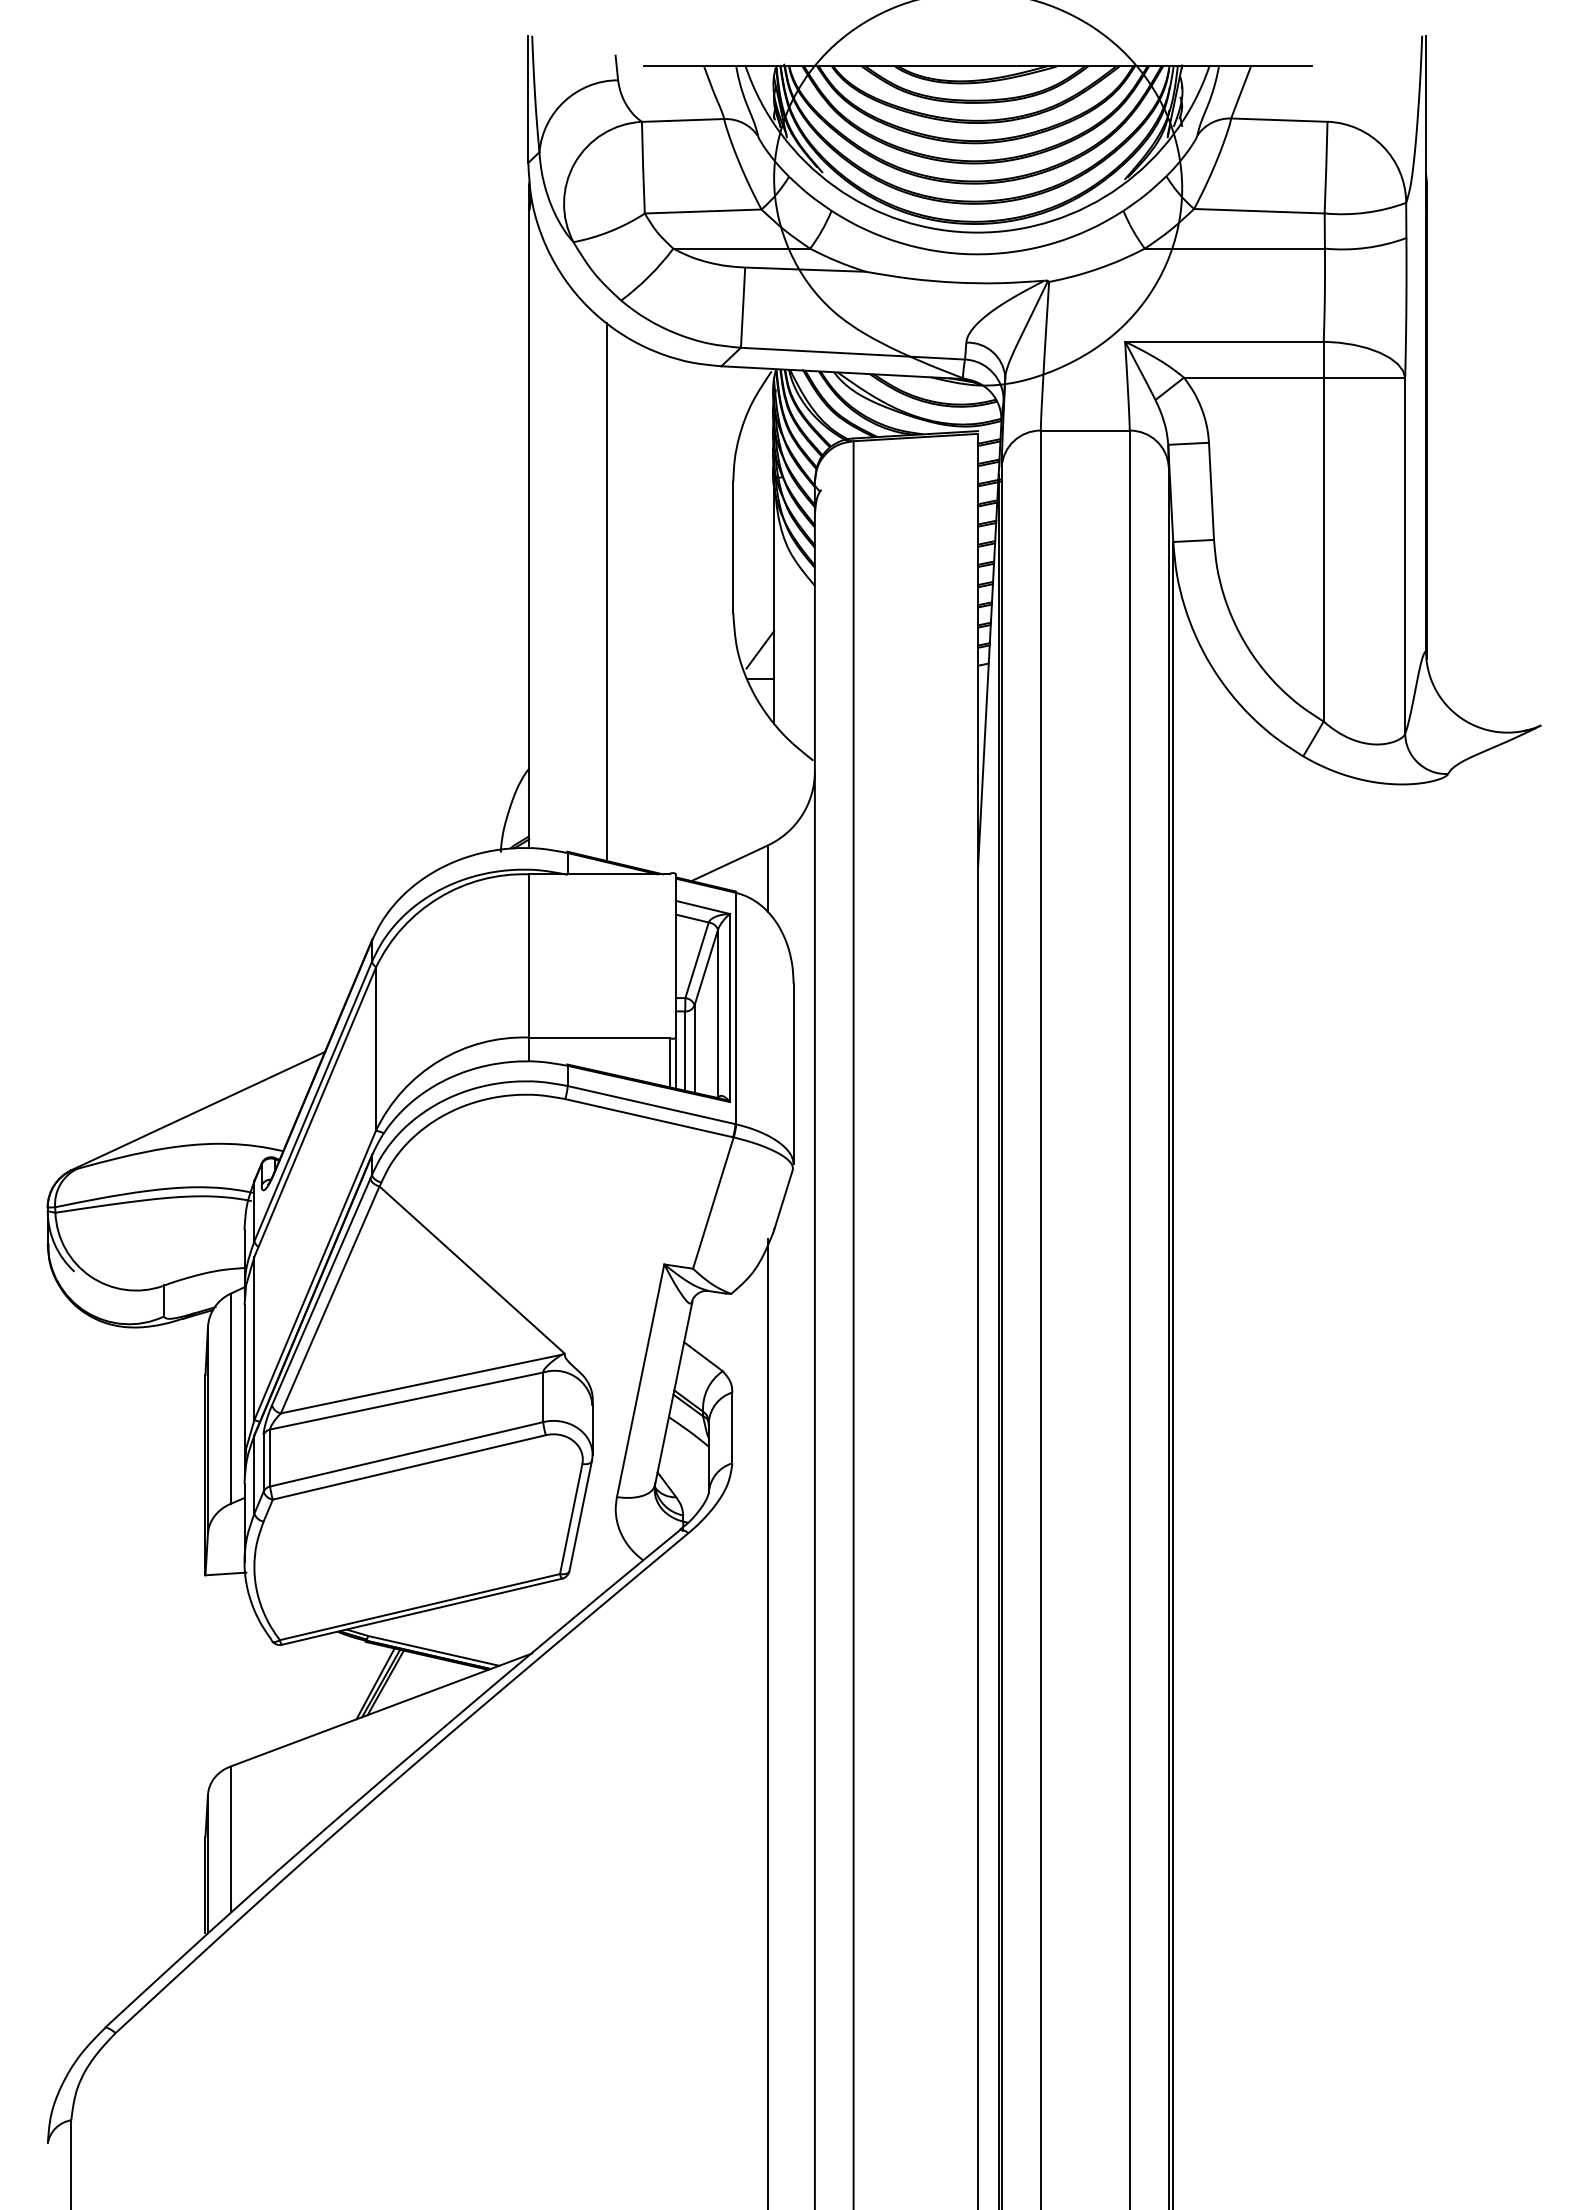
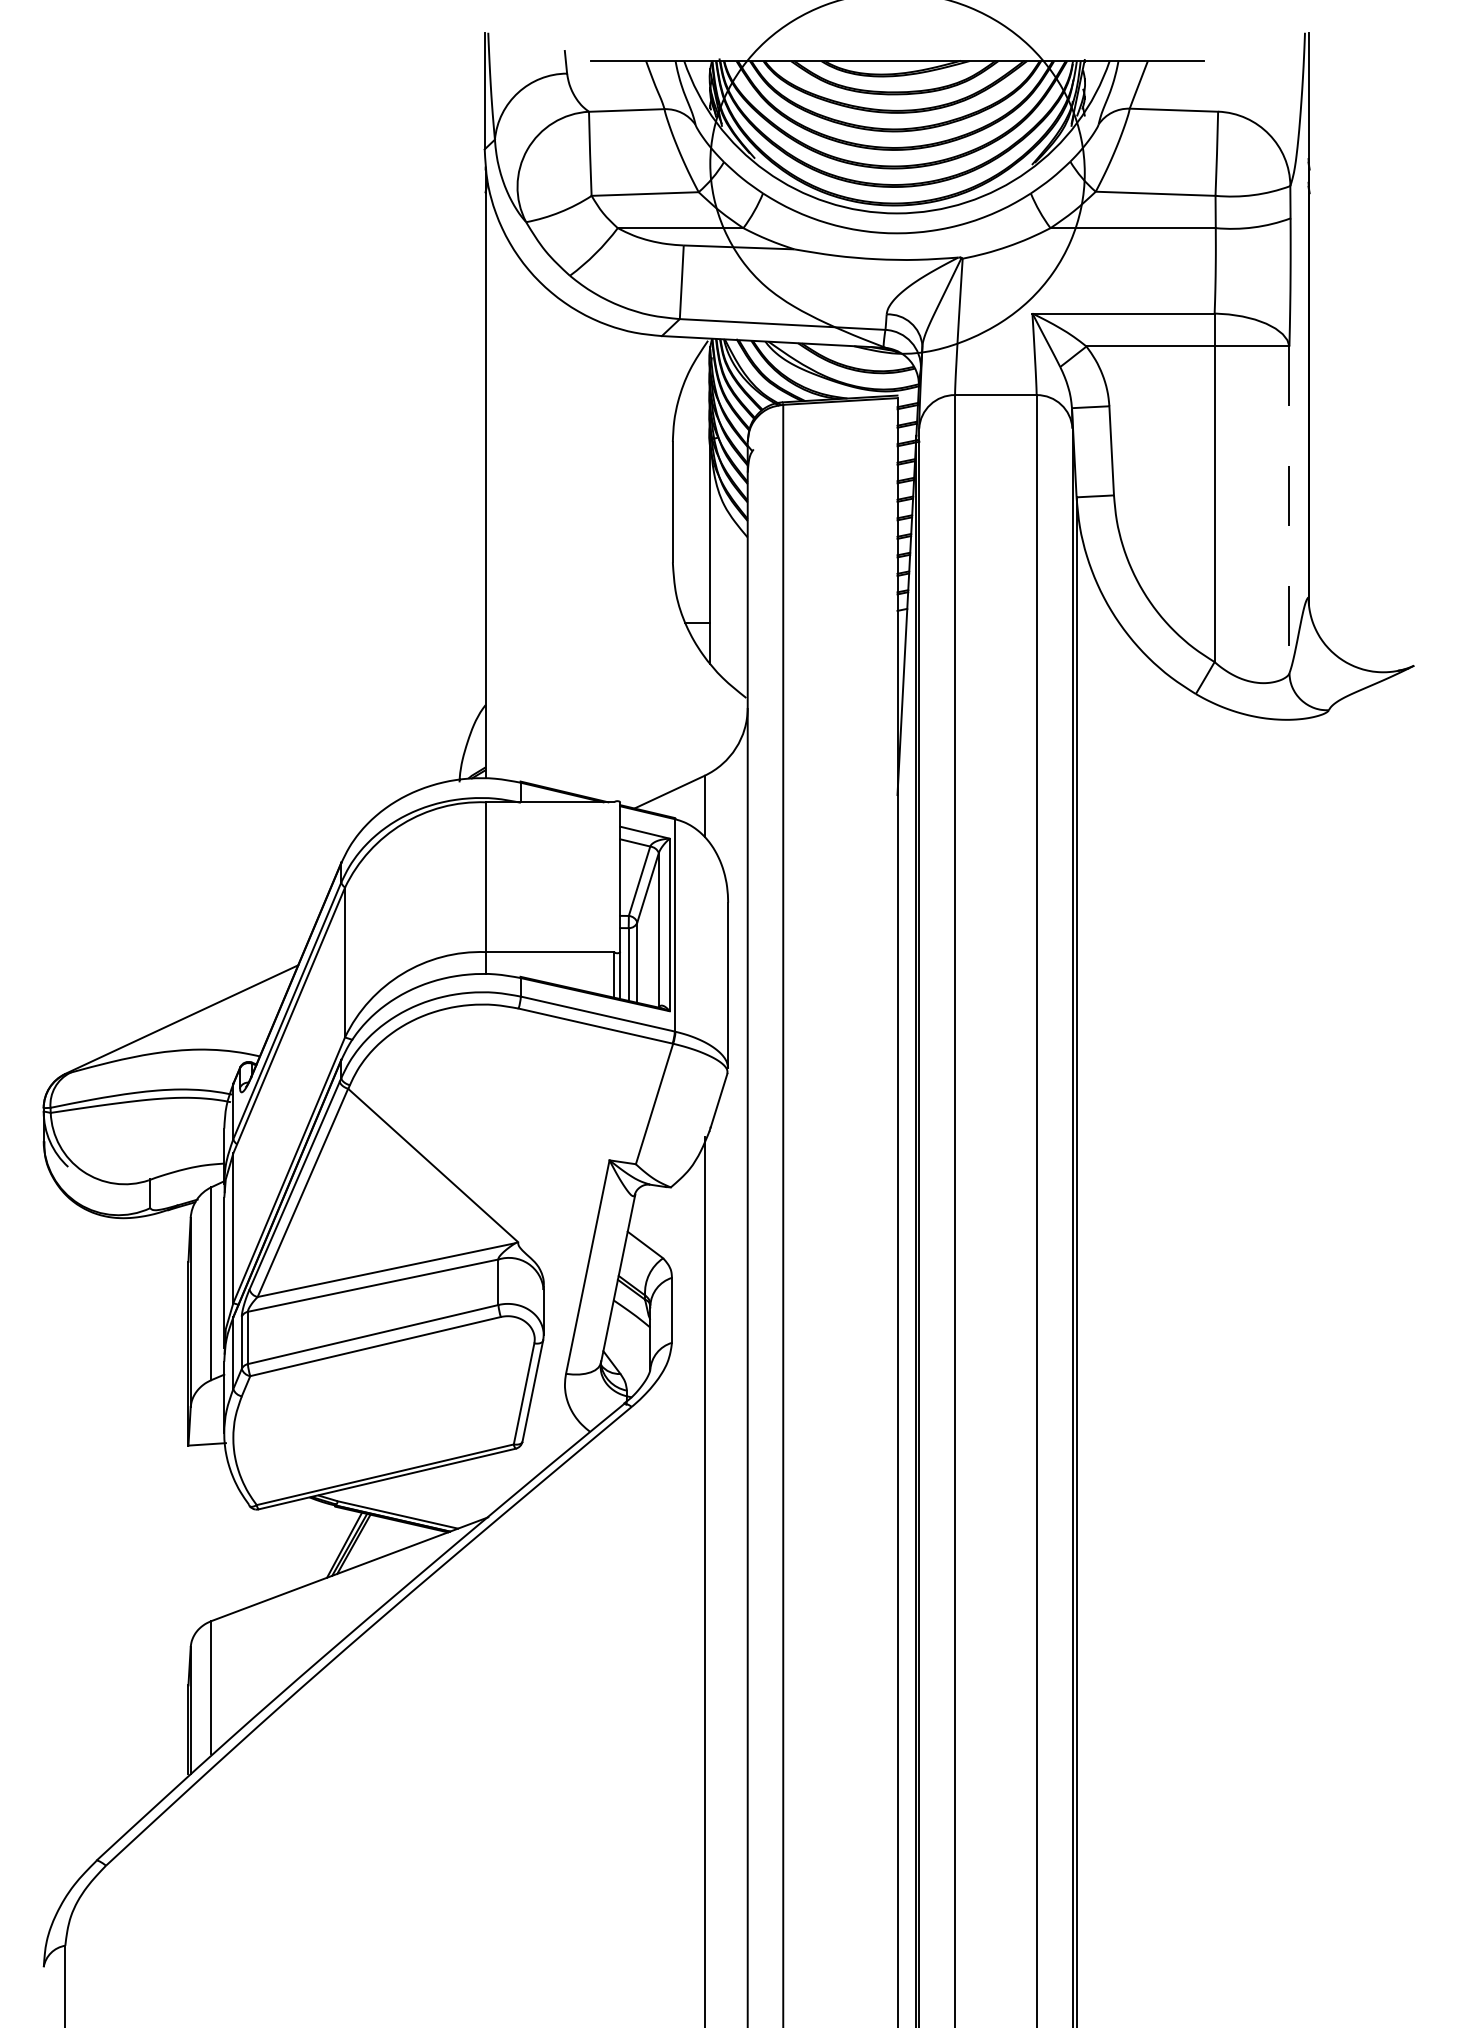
line: (1405, 556) -> (1289, 510), solid -> dashed
line: (606, 591) -> (556, 542), removed
line: (760, 649) -> (697, 595), removed

